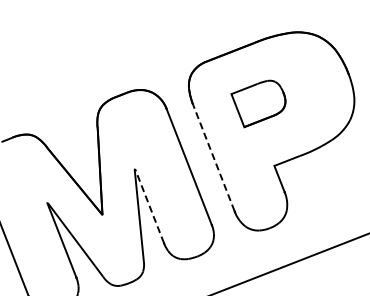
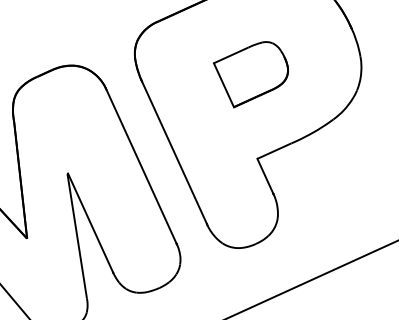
part: (258, 103) -> (251, 73), moved
line: (213, 158) -> (173, 153), dashed -> solid
line: (149, 206) -> (90, 223), dashed -> solid

